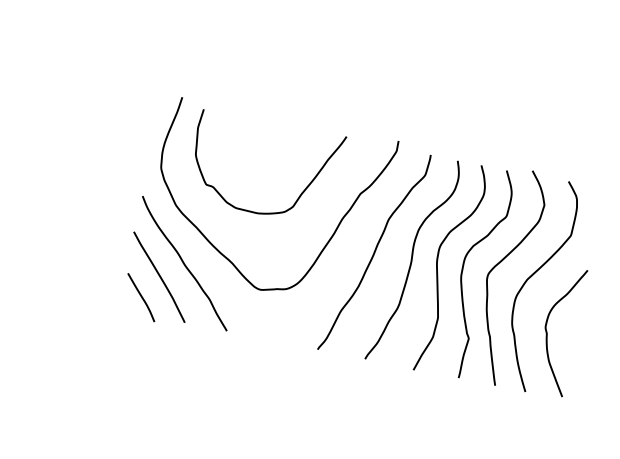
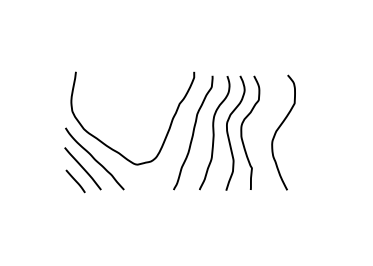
curve: (255, 210) -> (126, 123), removed
curve: (499, 265) -> (260, 126), removed
curve: (548, 334) -> (293, 157), removed

